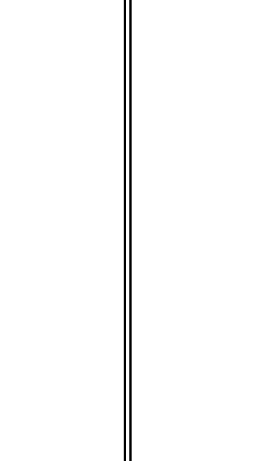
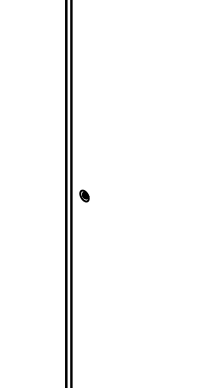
part: (144, 235) -> (84, 195), added

